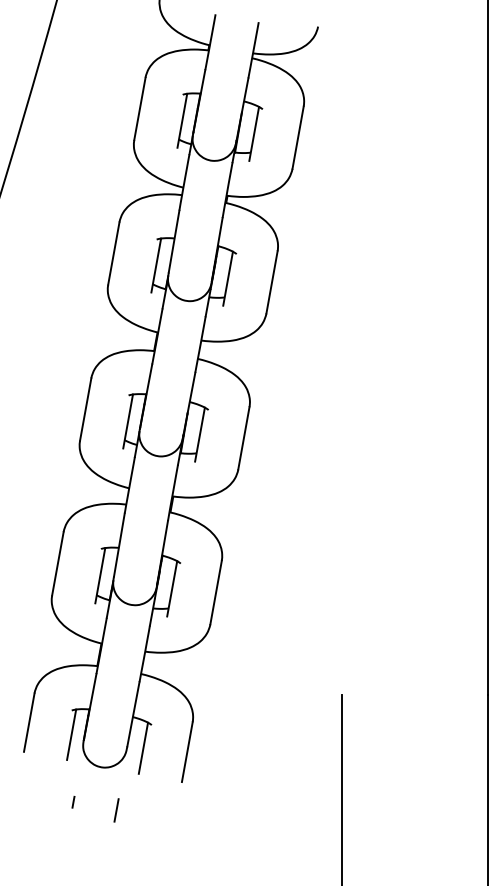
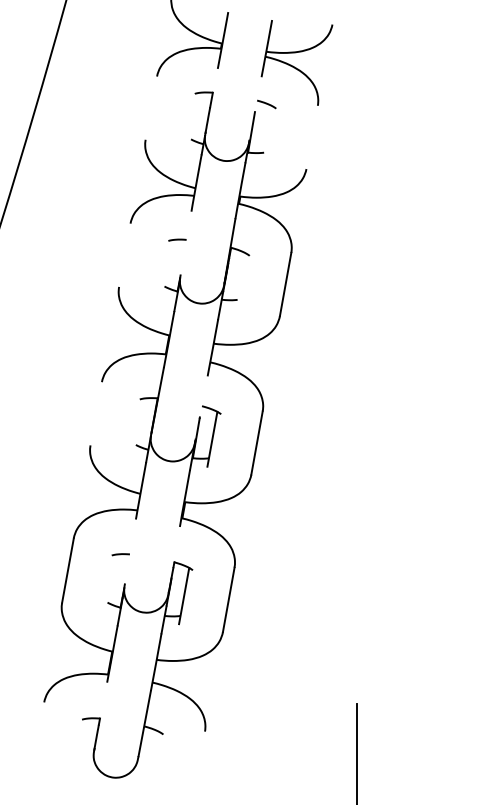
line: (199, 100) -> (211, 99), removed
line: (139, 108) -> (150, 107), removed
line: (242, 108) -> (255, 107), removed
line: (182, 120) -> (194, 120), removed
line: (254, 133) -> (267, 133), removed
line: (297, 137) -> (311, 137), removed
line: (173, 241) -> (185, 242), removed
line: (113, 253) -> (124, 255), removed
line: (156, 265) -> (168, 267), removed
line: (227, 278) -> (240, 280), removed
line: (189, 403) -> (201, 407), removed
line: (85, 409) -> (96, 413), removed
line: (127, 421) -> (138, 425), removed
line: (119, 544) -> (130, 550), removed
line: (162, 551) -> (174, 558), removed
line: (100, 575) -> (111, 582), removed
line: (90, 706) -> (101, 715), removed
line: (29, 722) -> (39, 731), removed
line: (71, 734) -> (81, 744), removed
line: (143, 747) -> (154, 757), removed
line: (186, 752) -> (198, 762), removed

